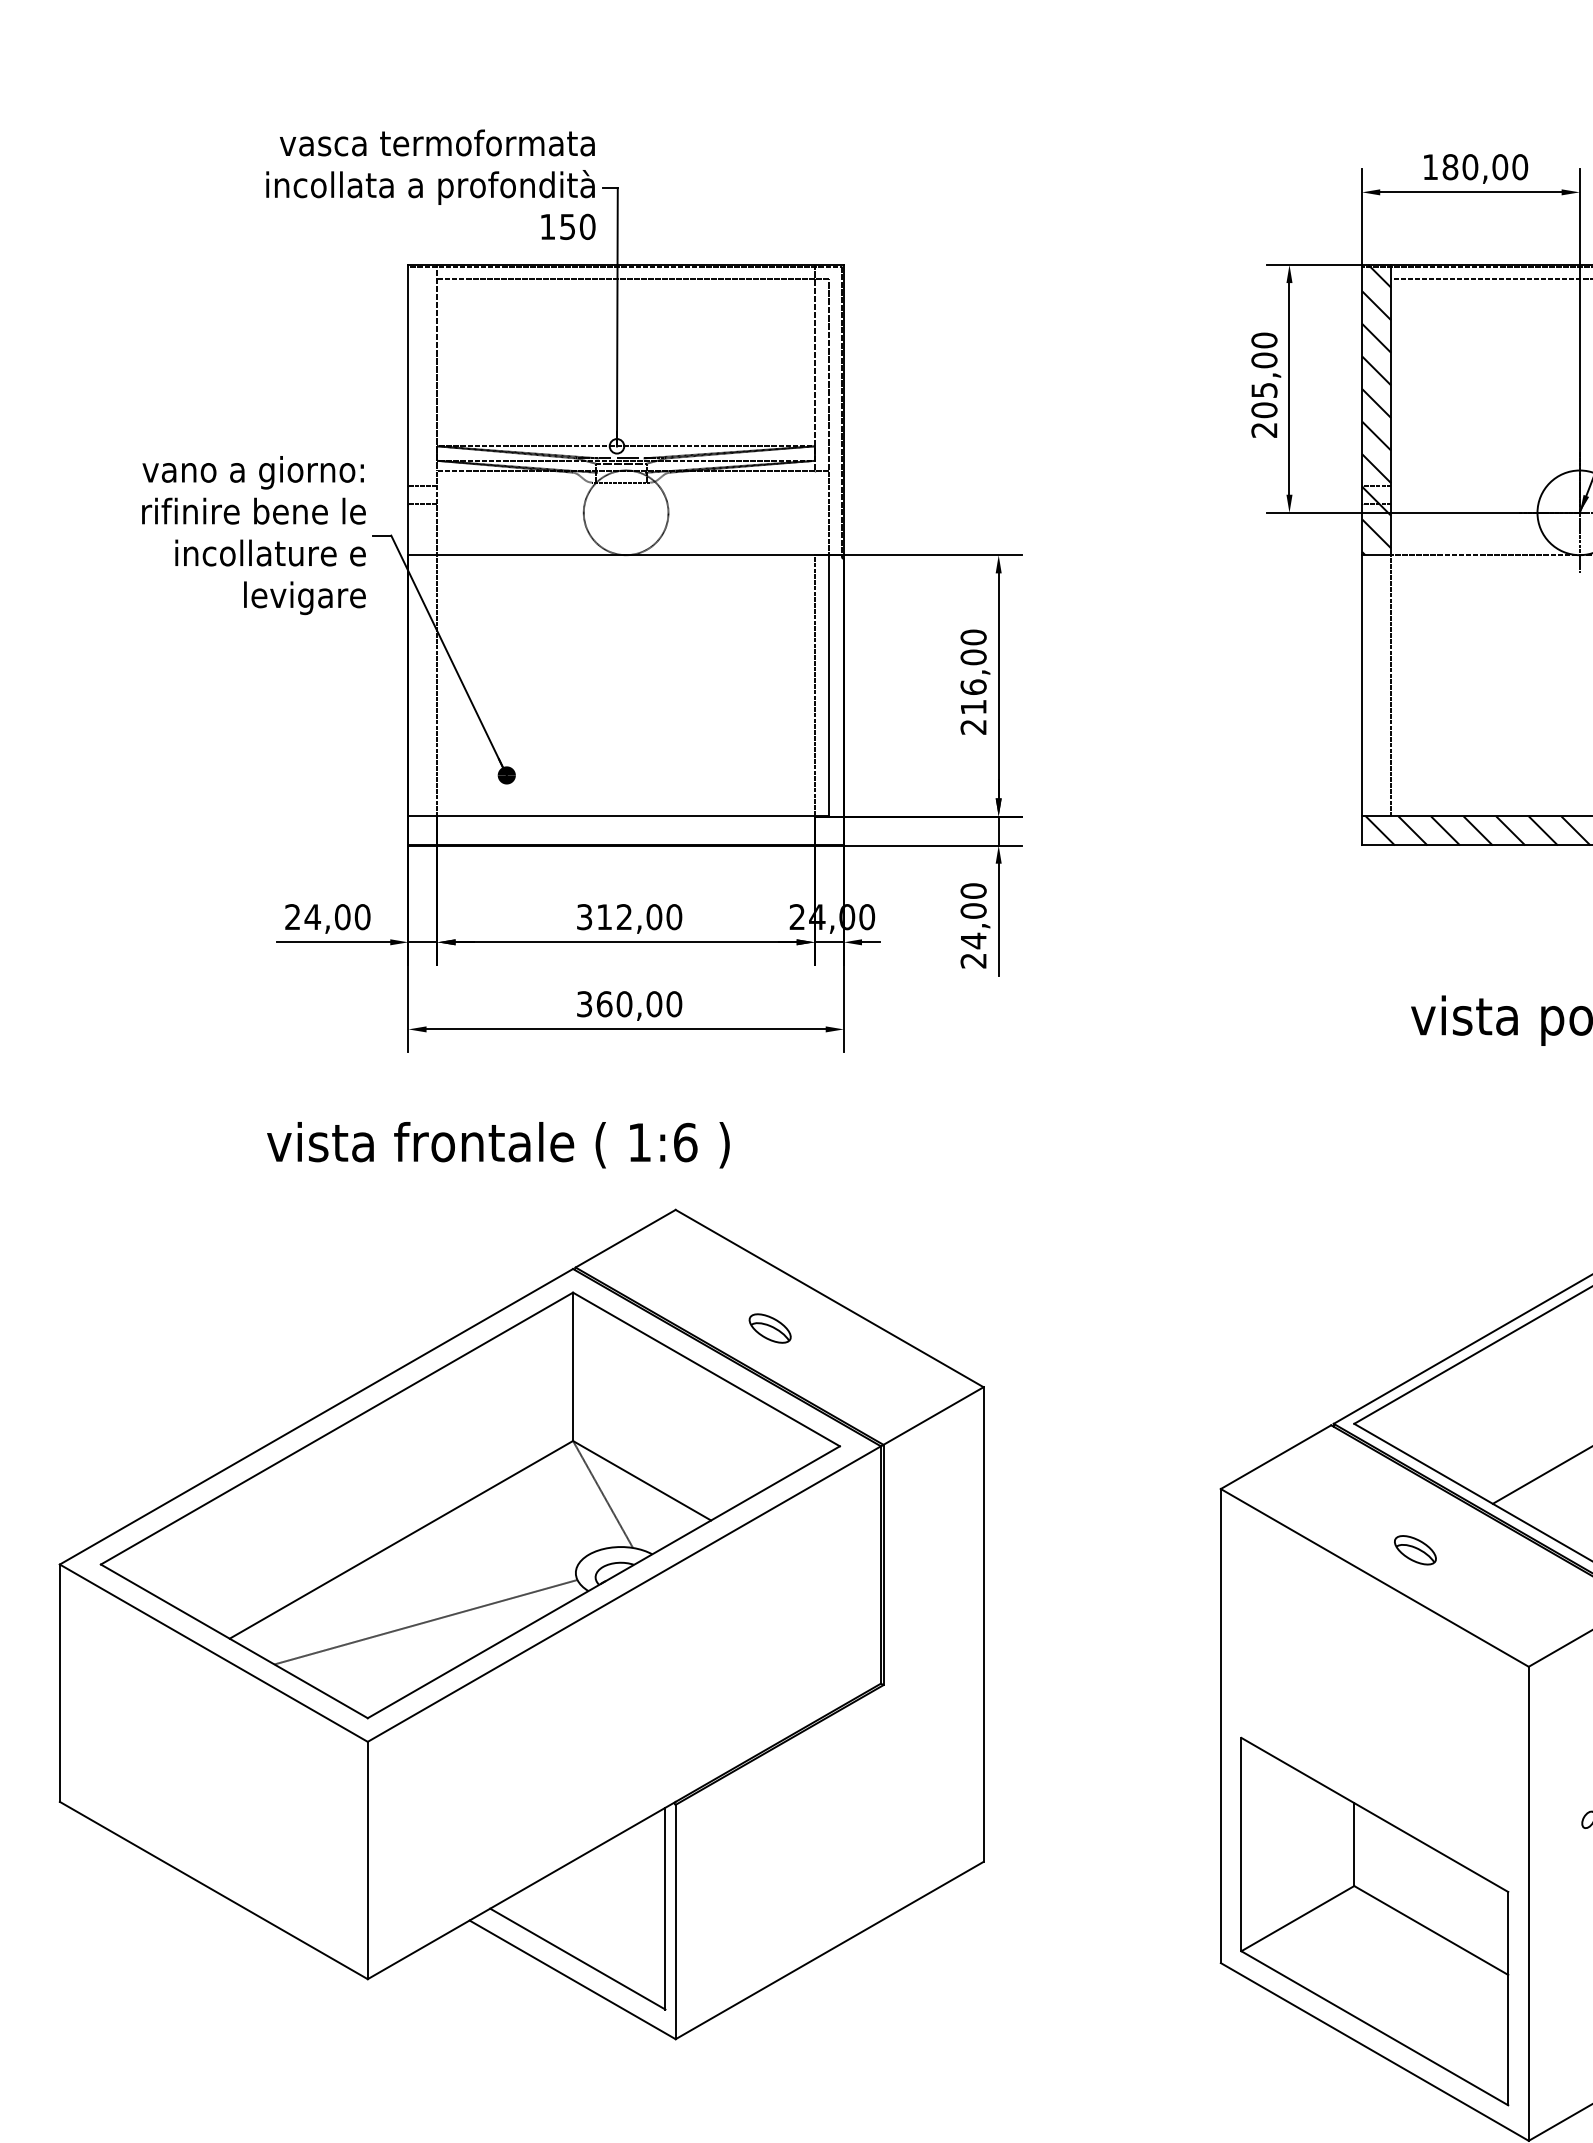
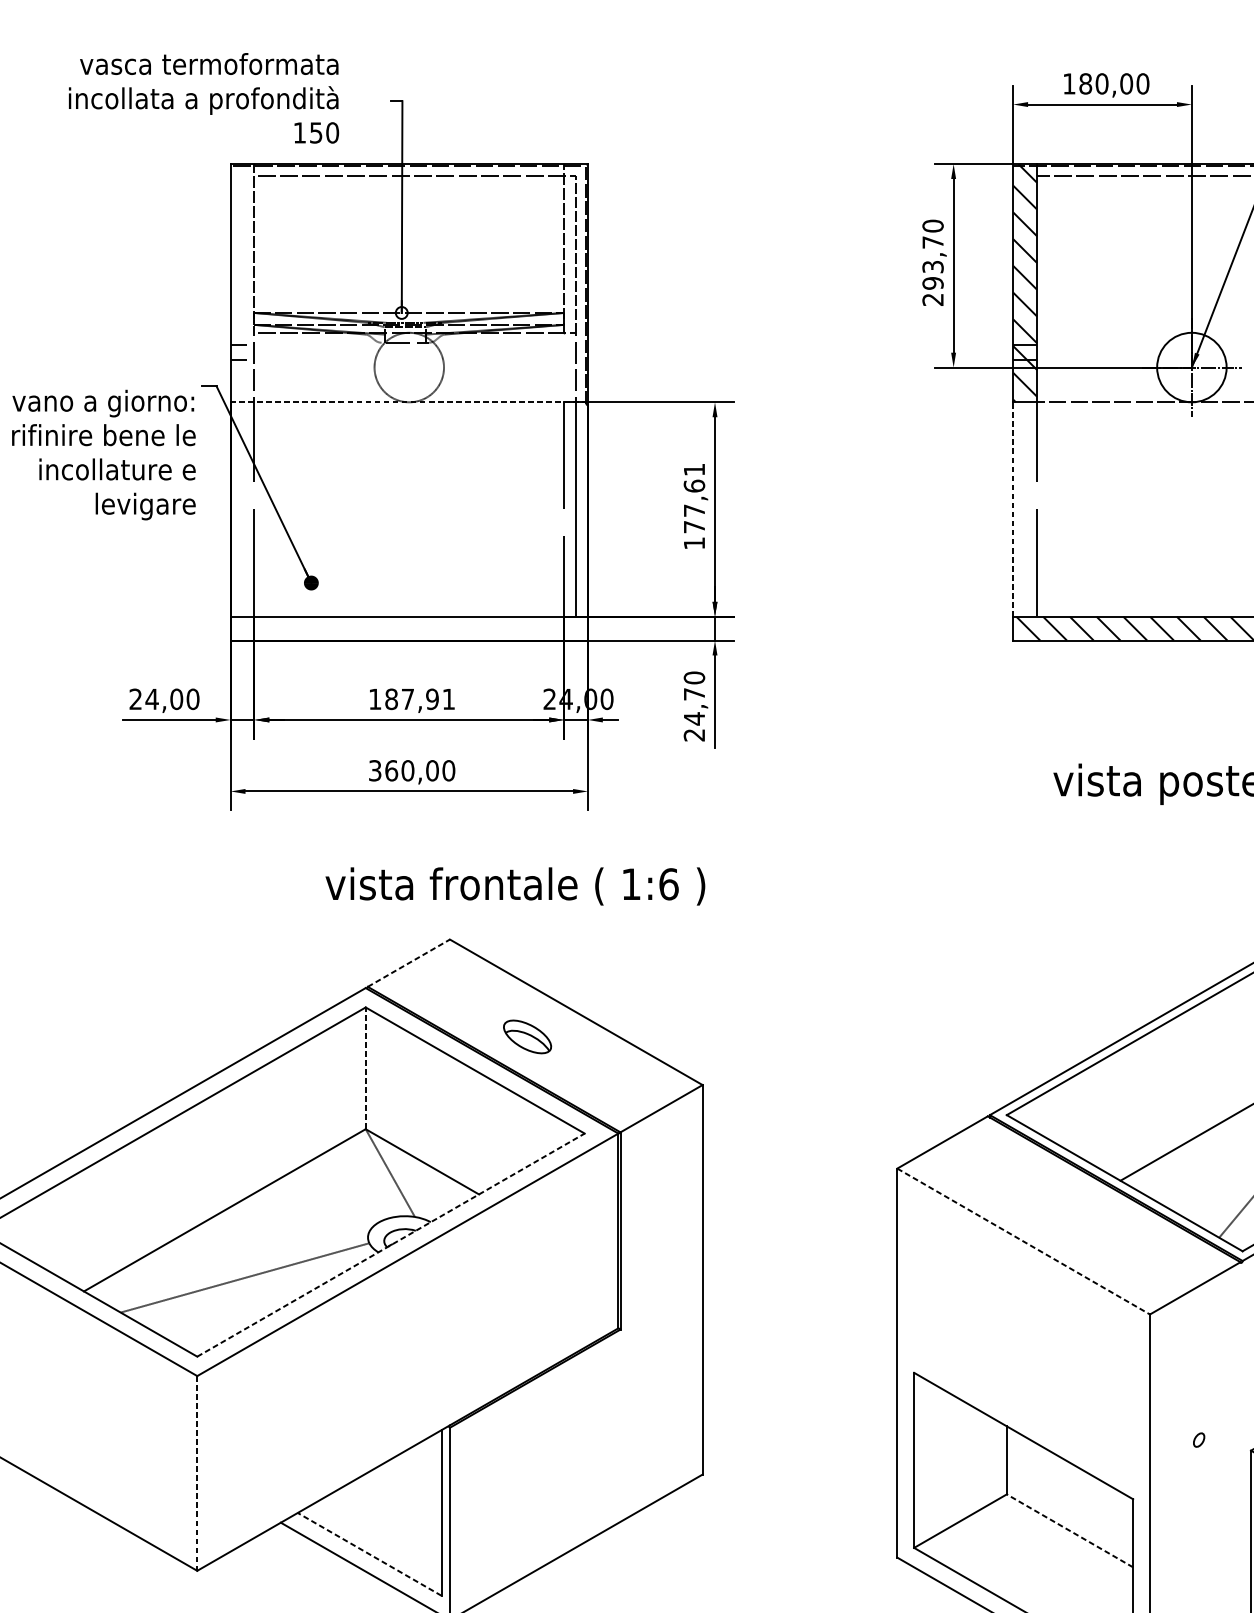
text: (430, 184) -> (203, 98), moved
text: (1264, 385) -> (933, 263), 205,00 -> 293,70
text: (253, 535) -> (103, 455), moved
line: (626, 555) -> (409, 402), solid -> dashed
text: (973, 681) -> (694, 505), 216,00 -> 177,61
line: (1362, 685) -> (1013, 509), solid -> dashed
text: (973, 910) -> (694, 693), 24,00 -> 24,70
text: (629, 917) -> (412, 699), 312,00 -> 187,91
text: (498, 1145) -> (515, 886), moved
line: (625, 1238) -> (408, 963), solid -> dashed
part: (769, 1328) -> (526, 1036), size x1.4
line: (573, 1366) -> (366, 1068), solid -> dashed
part: (1415, 1550) -> (1057, 1219), removed
line: (1374, 1577) -> (1023, 1241), solid -> dashed
line: (604, 1582) -> (391, 1245), solid -> dashed
line: (367, 1860) -> (197, 1473), solid -> dashed
line: (1431, 1930) -> (1070, 1530), solid -> dashed
line: (577, 1958) -> (369, 1553), solid -> dashed

